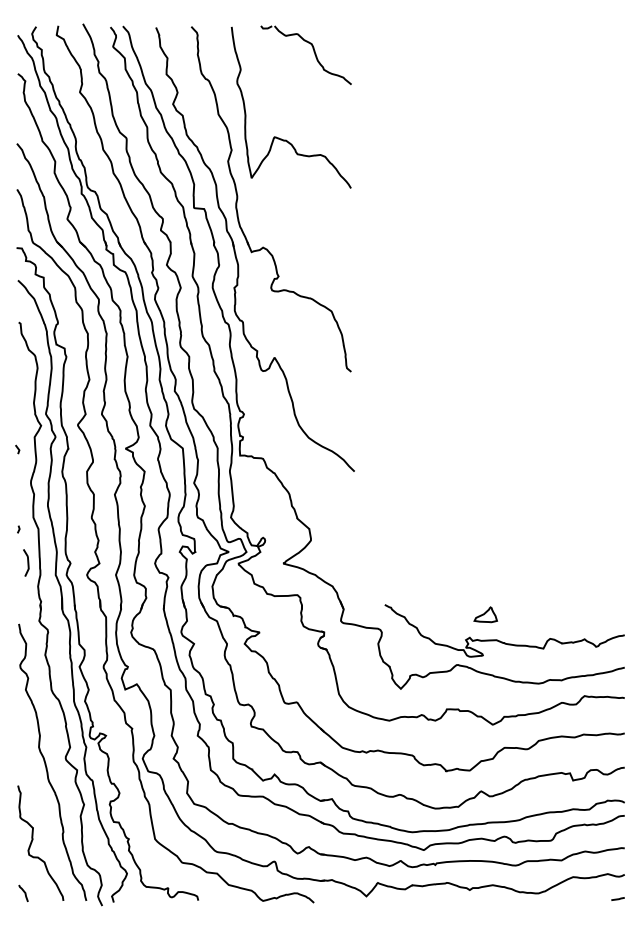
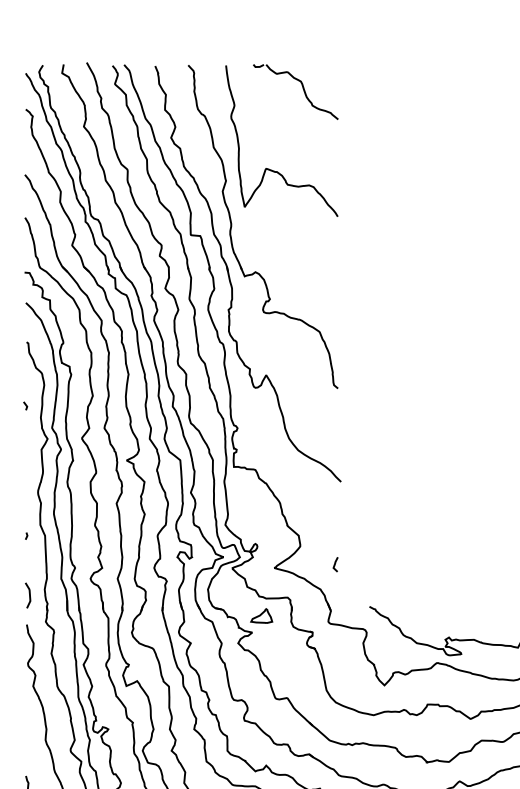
line: (17, 449) -> (25, 405), moved
line: (348, 559) -> (335, 564), added
curve: (27, 562) -> (29, 595), moved
part: (485, 614) -> (261, 615), moved

